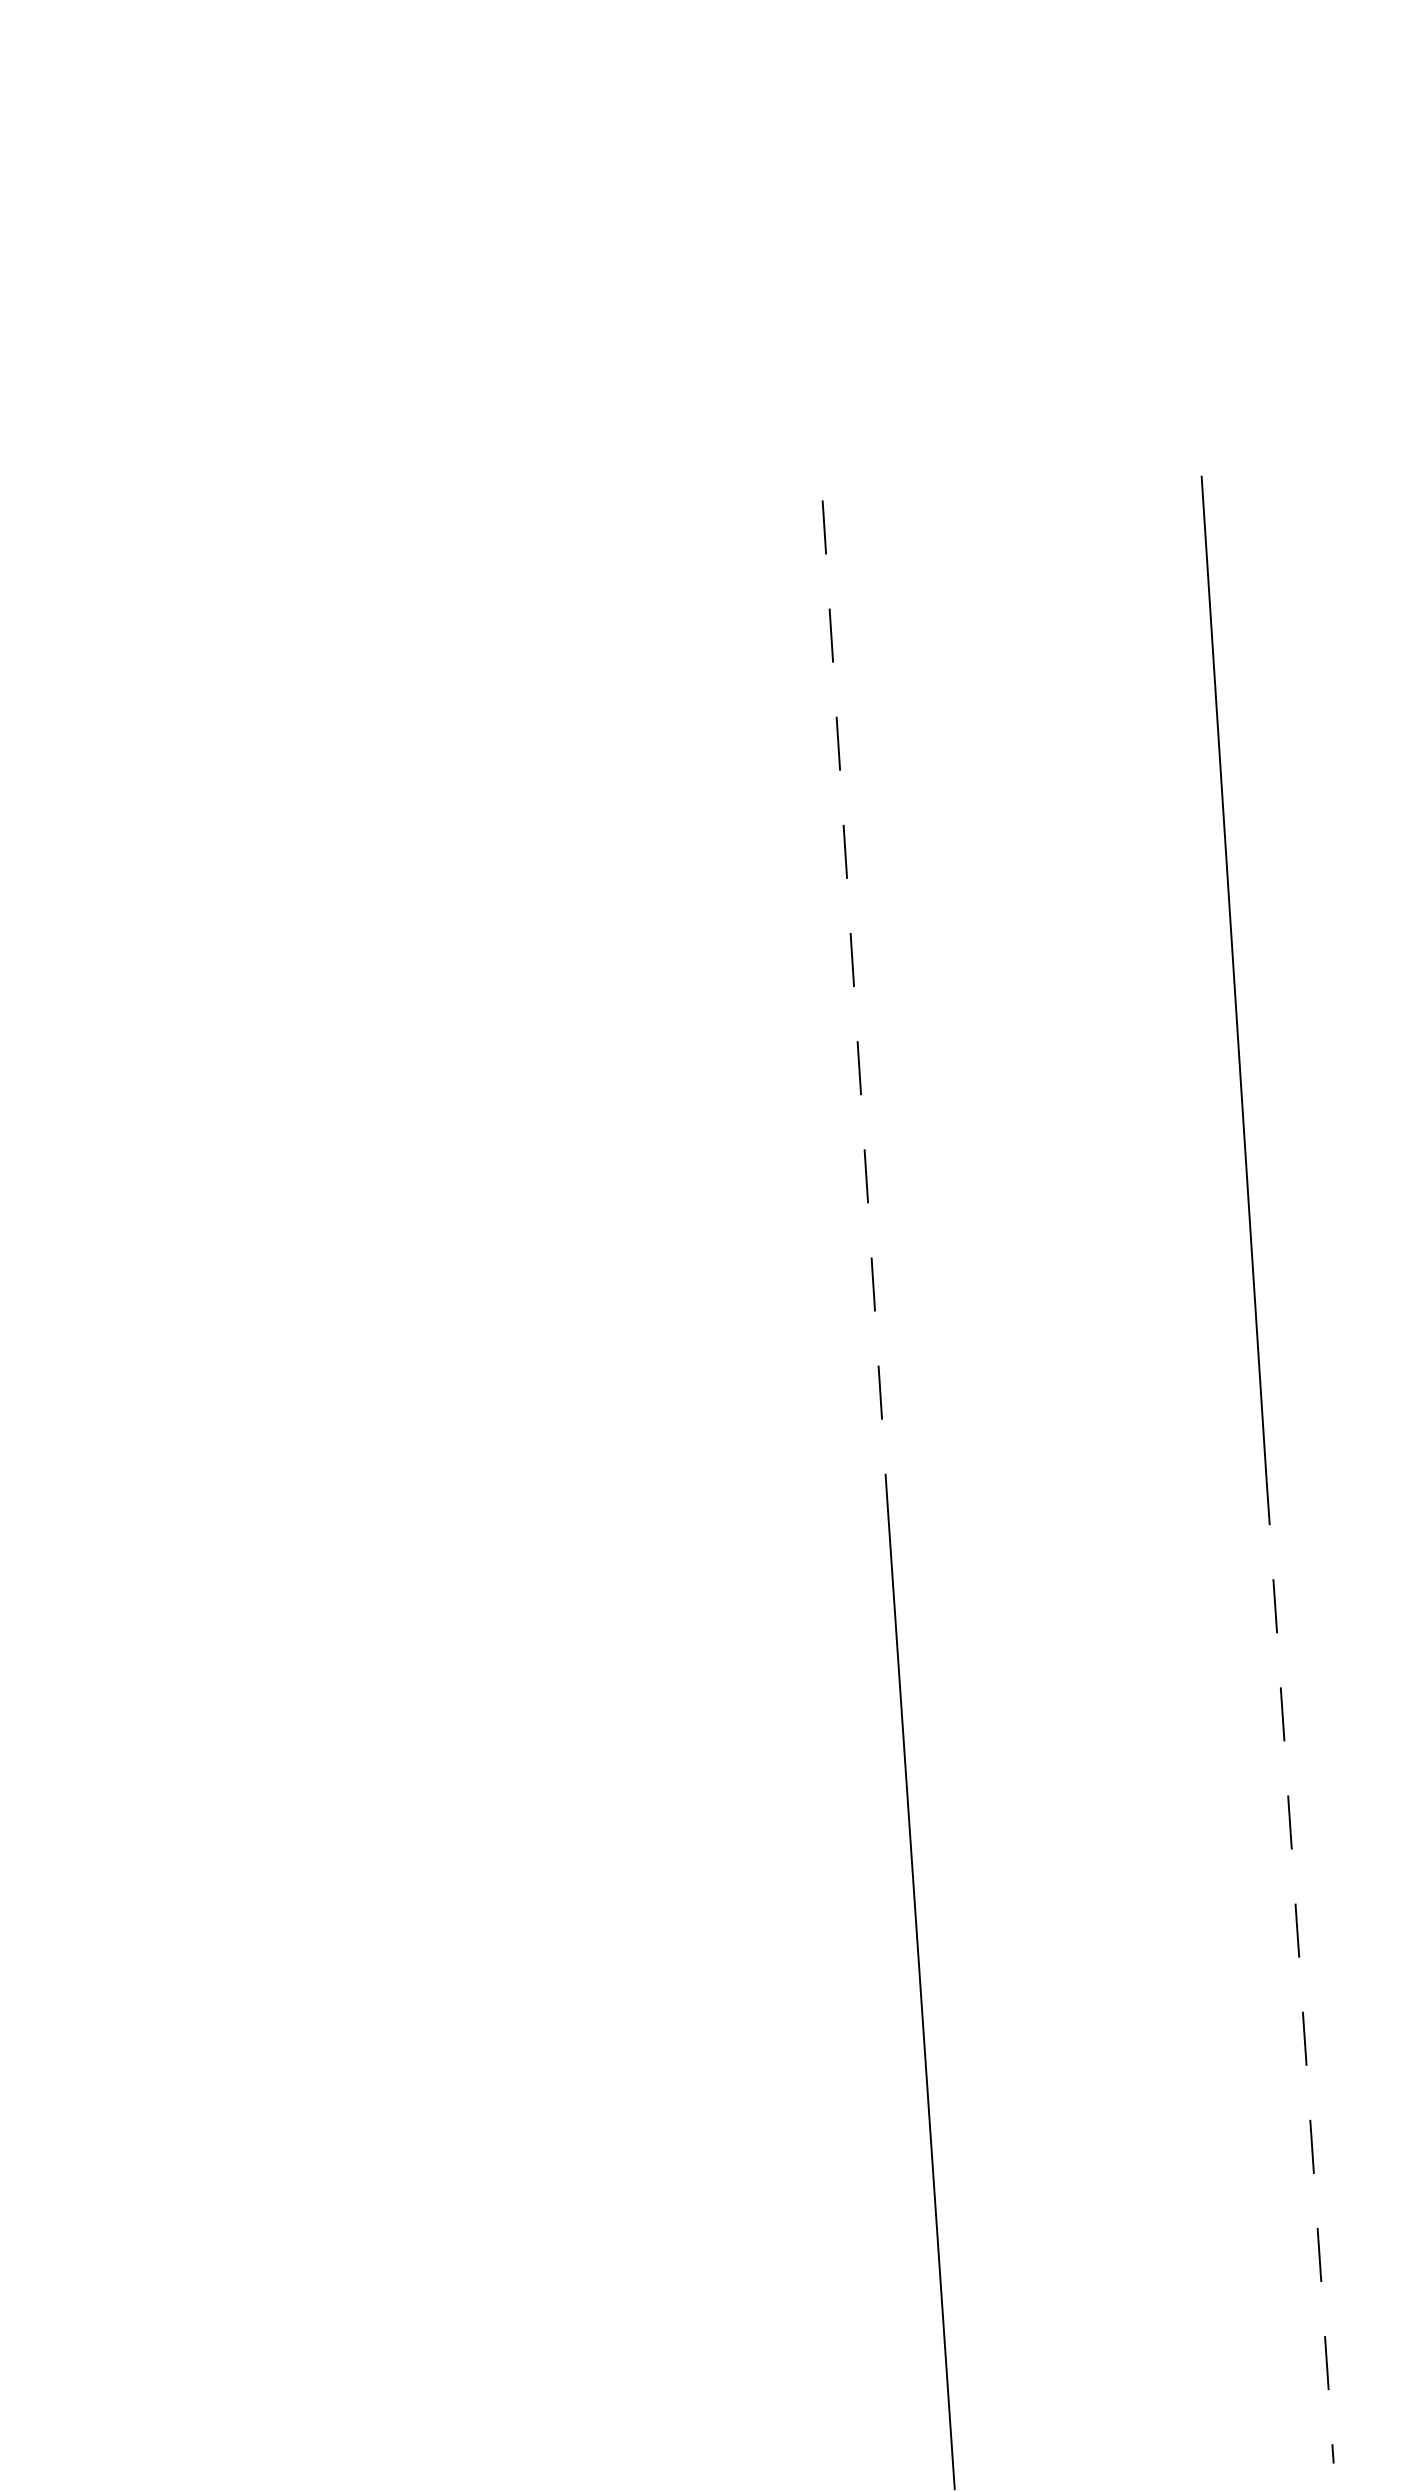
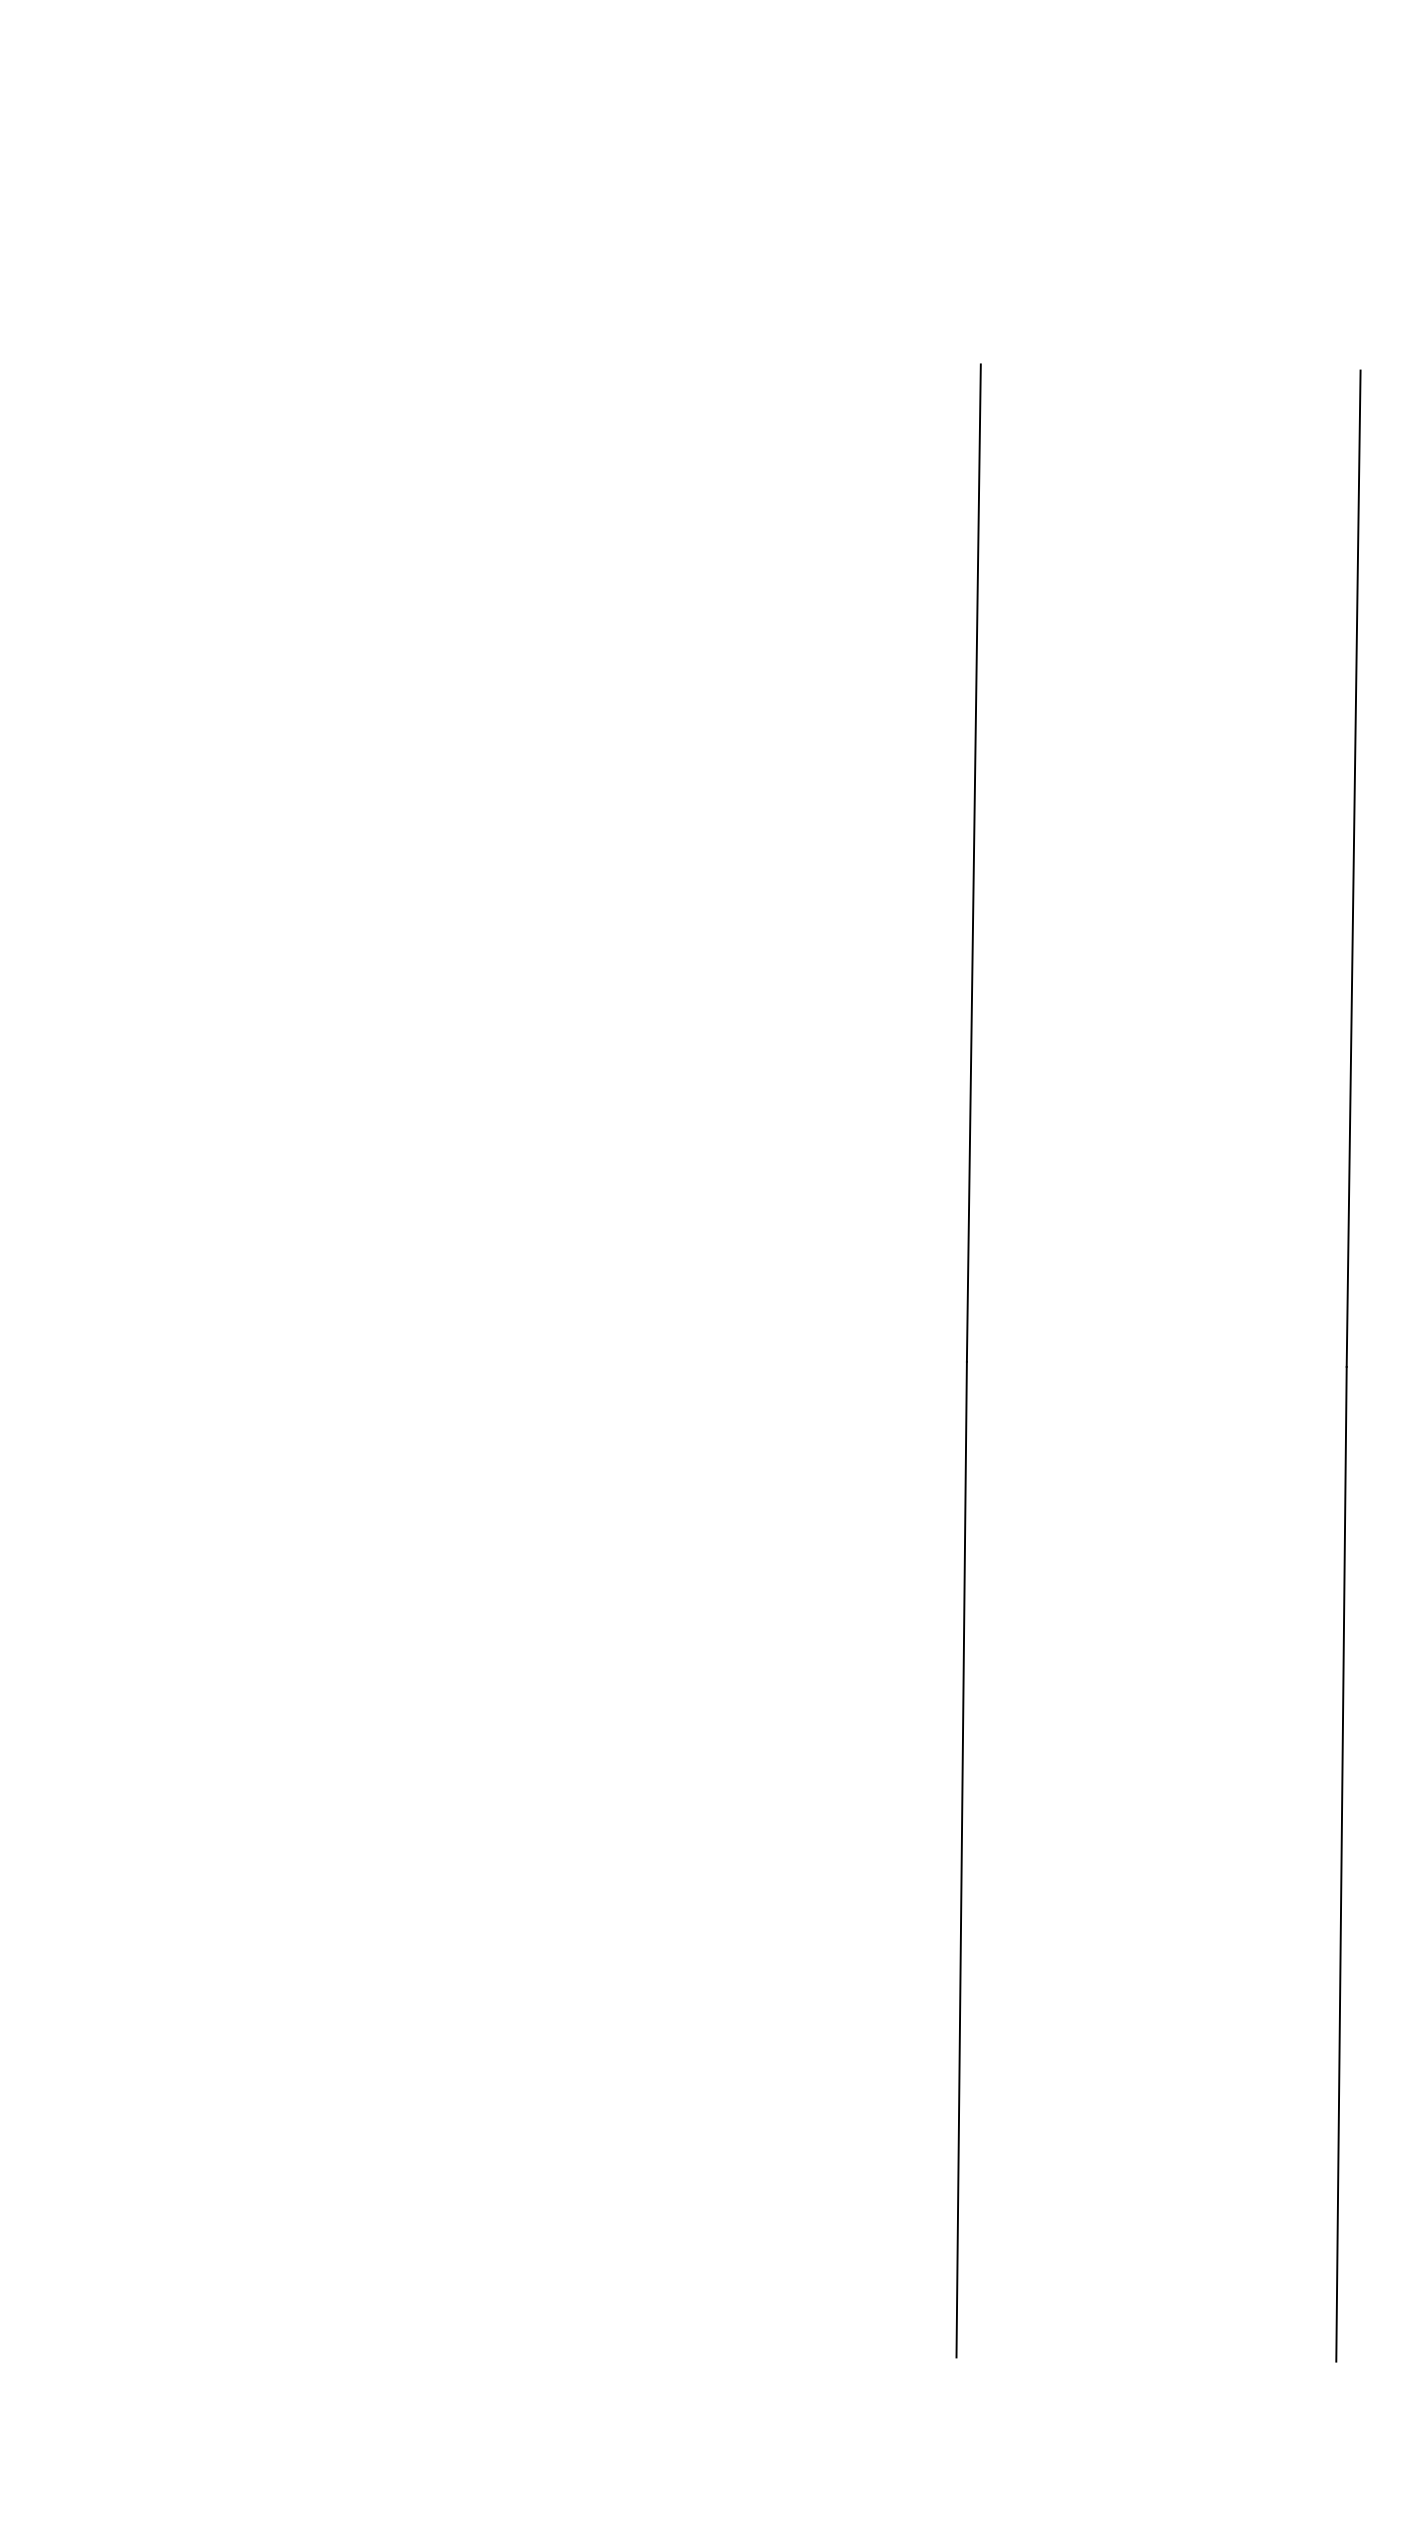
line: (854, 998) -> (973, 863), dashed -> solid
line: (1299, 1967) -> (1341, 1864), dashed -> solid

